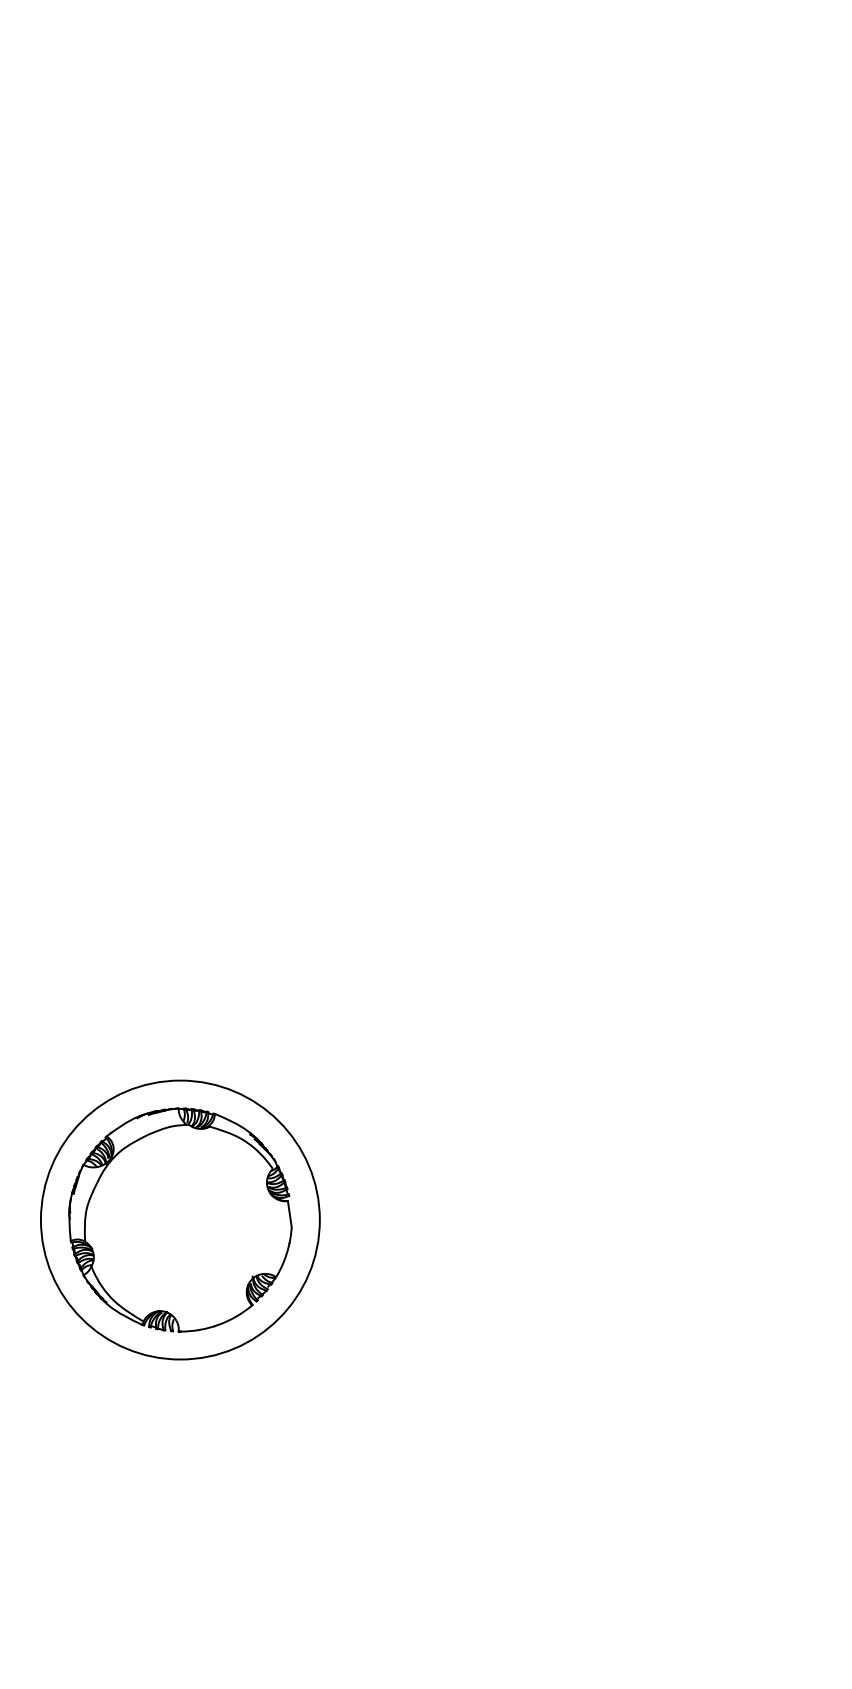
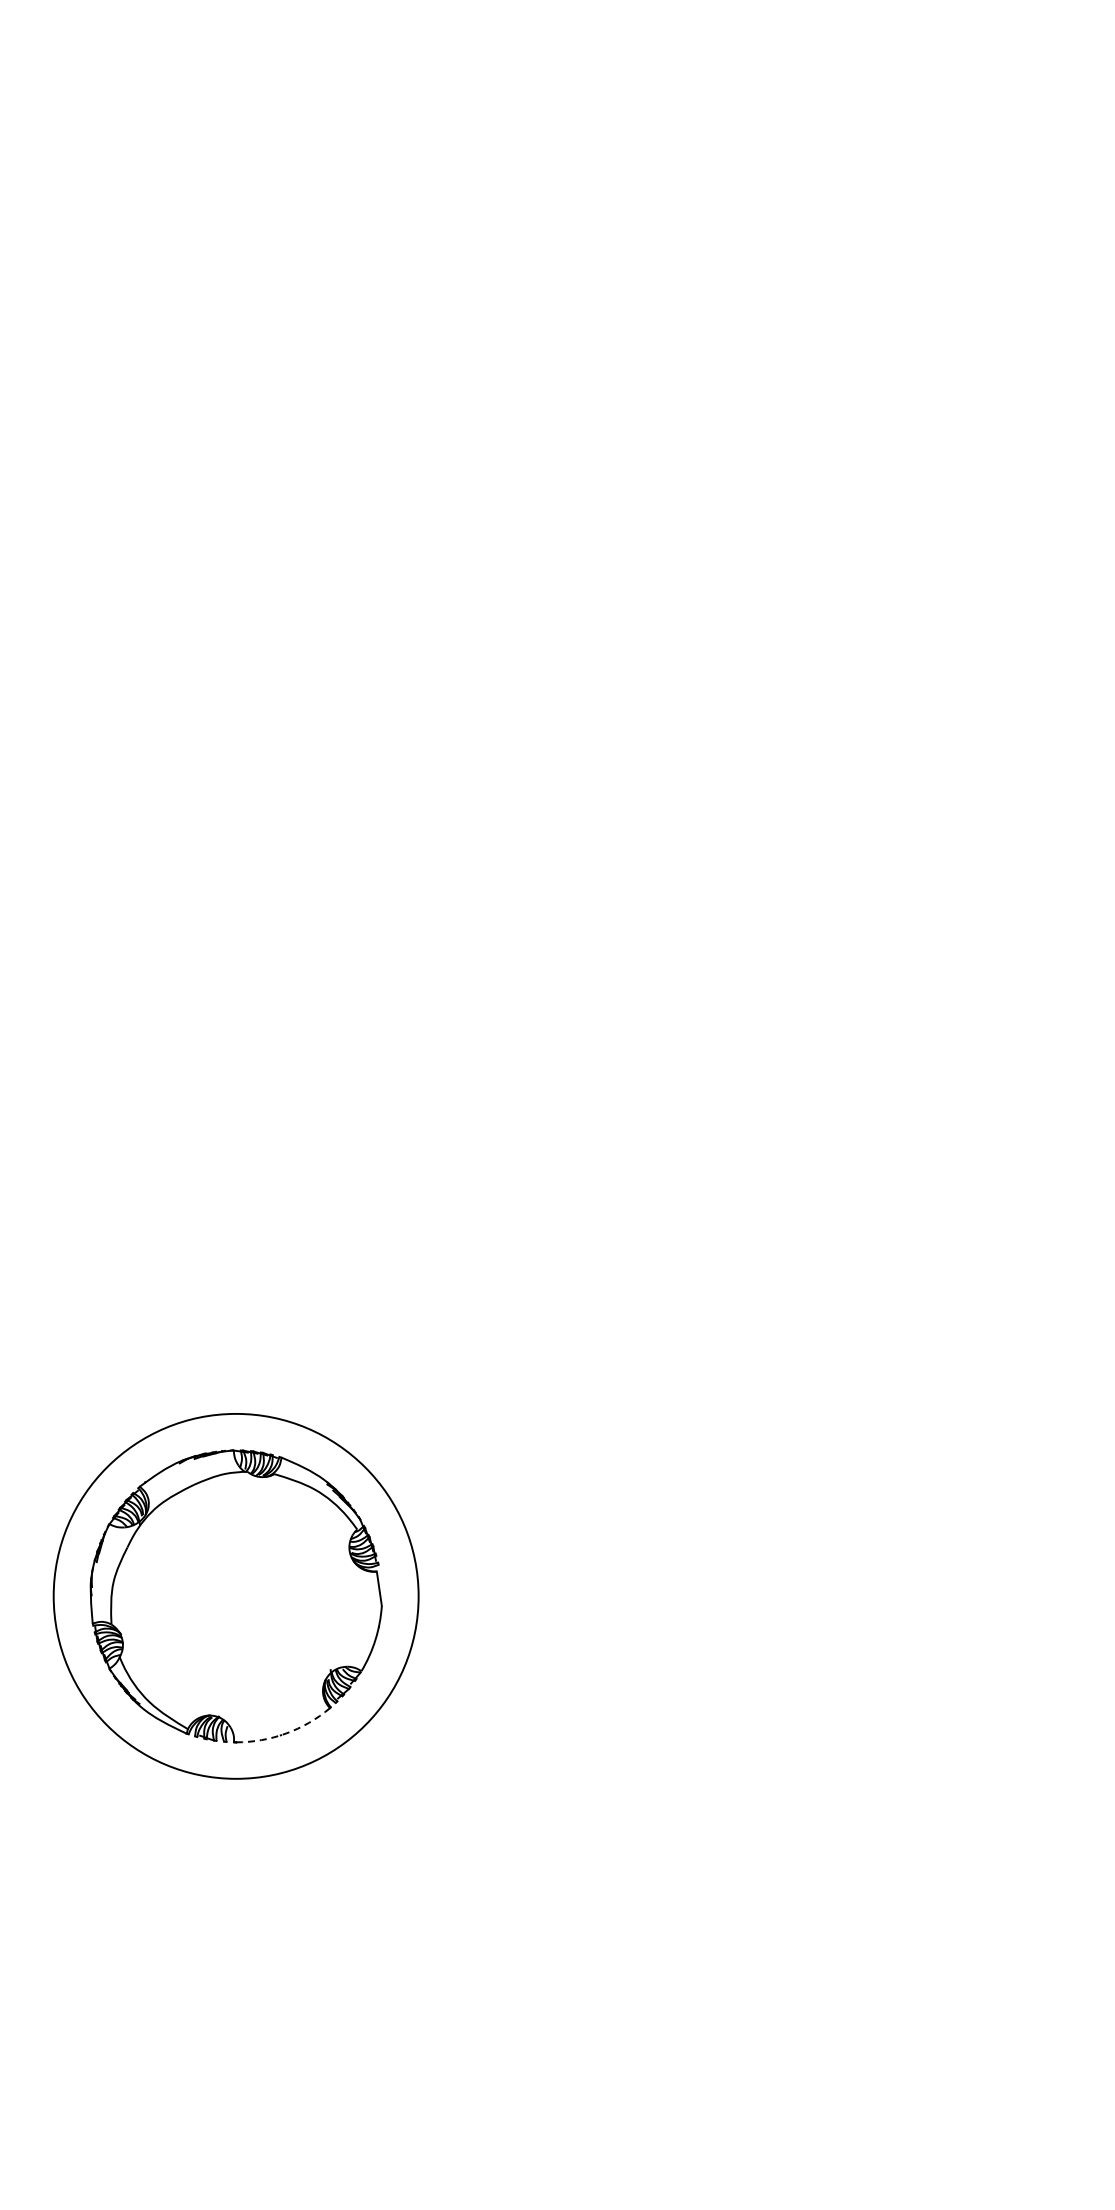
arc: (218, 1324) -> (286, 1733), solid -> dashed

